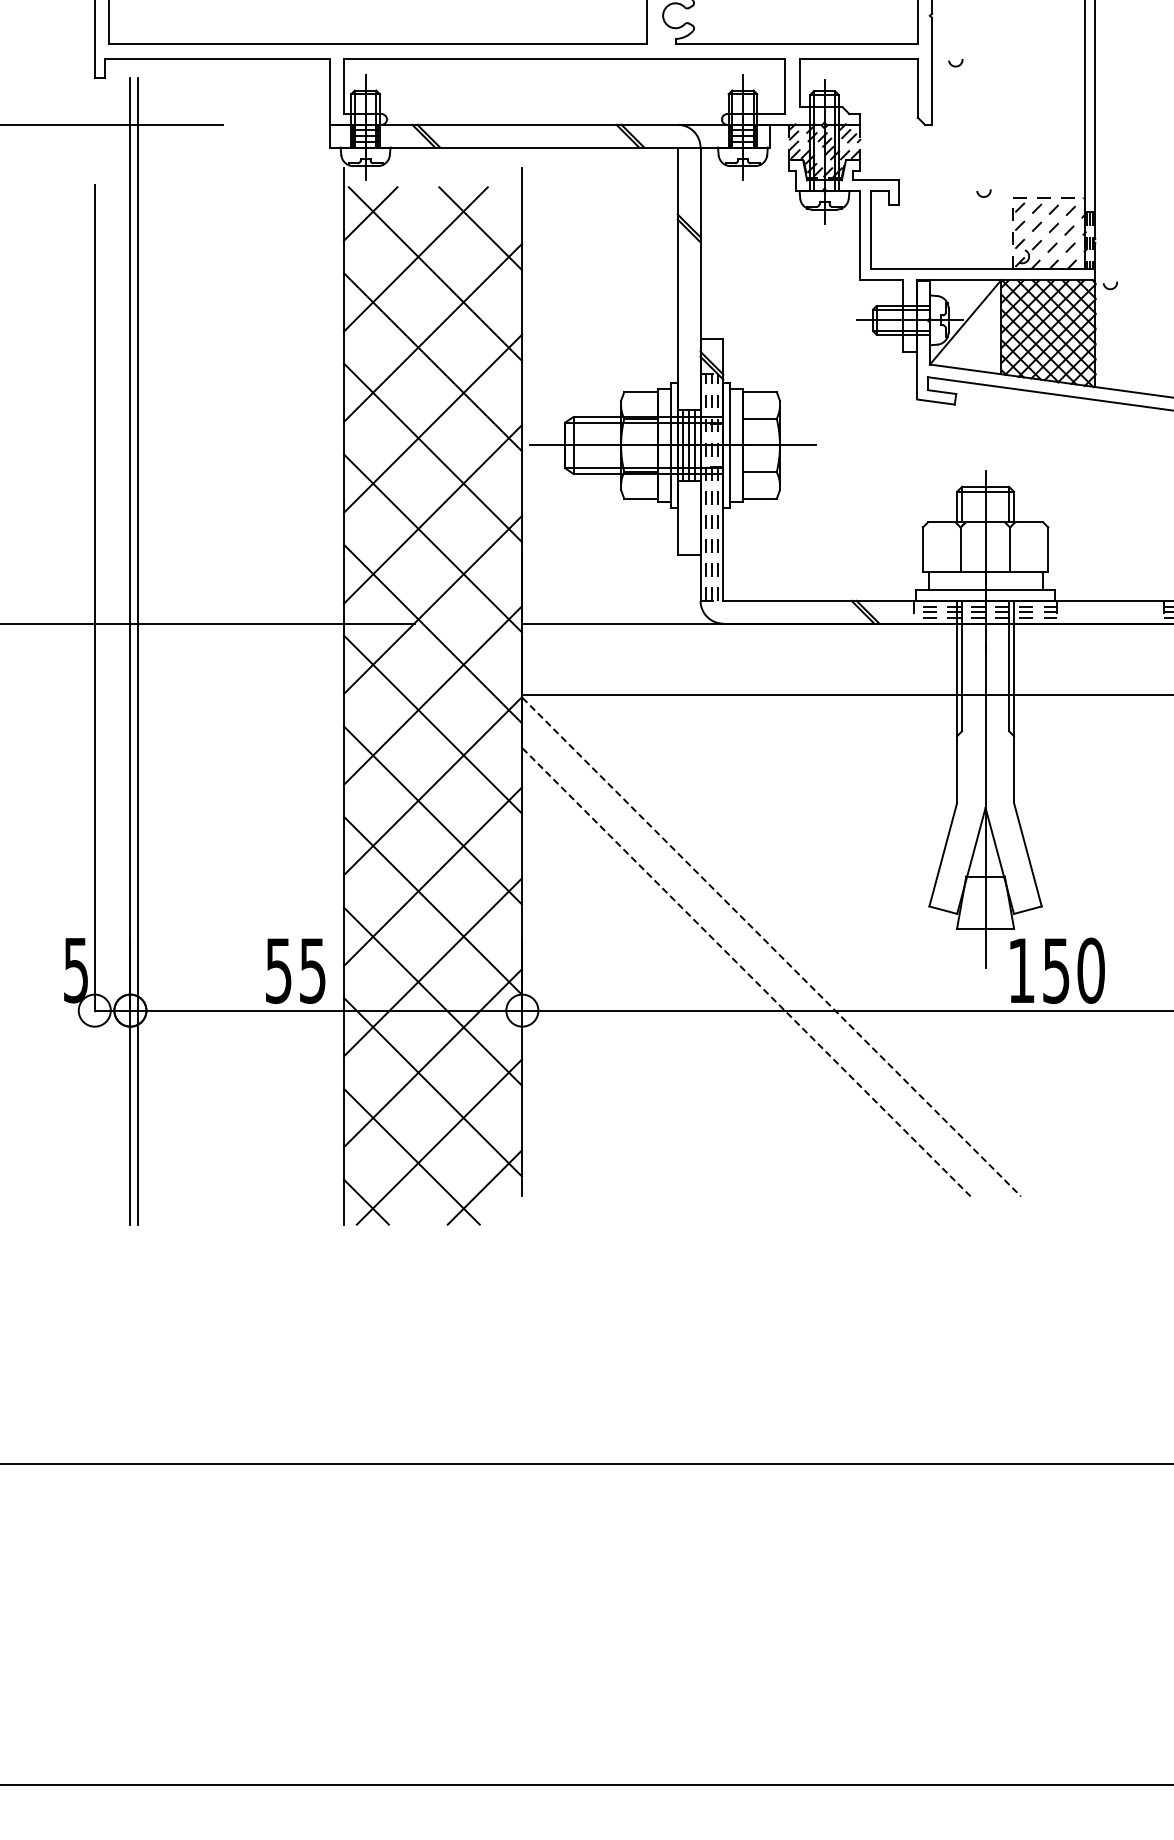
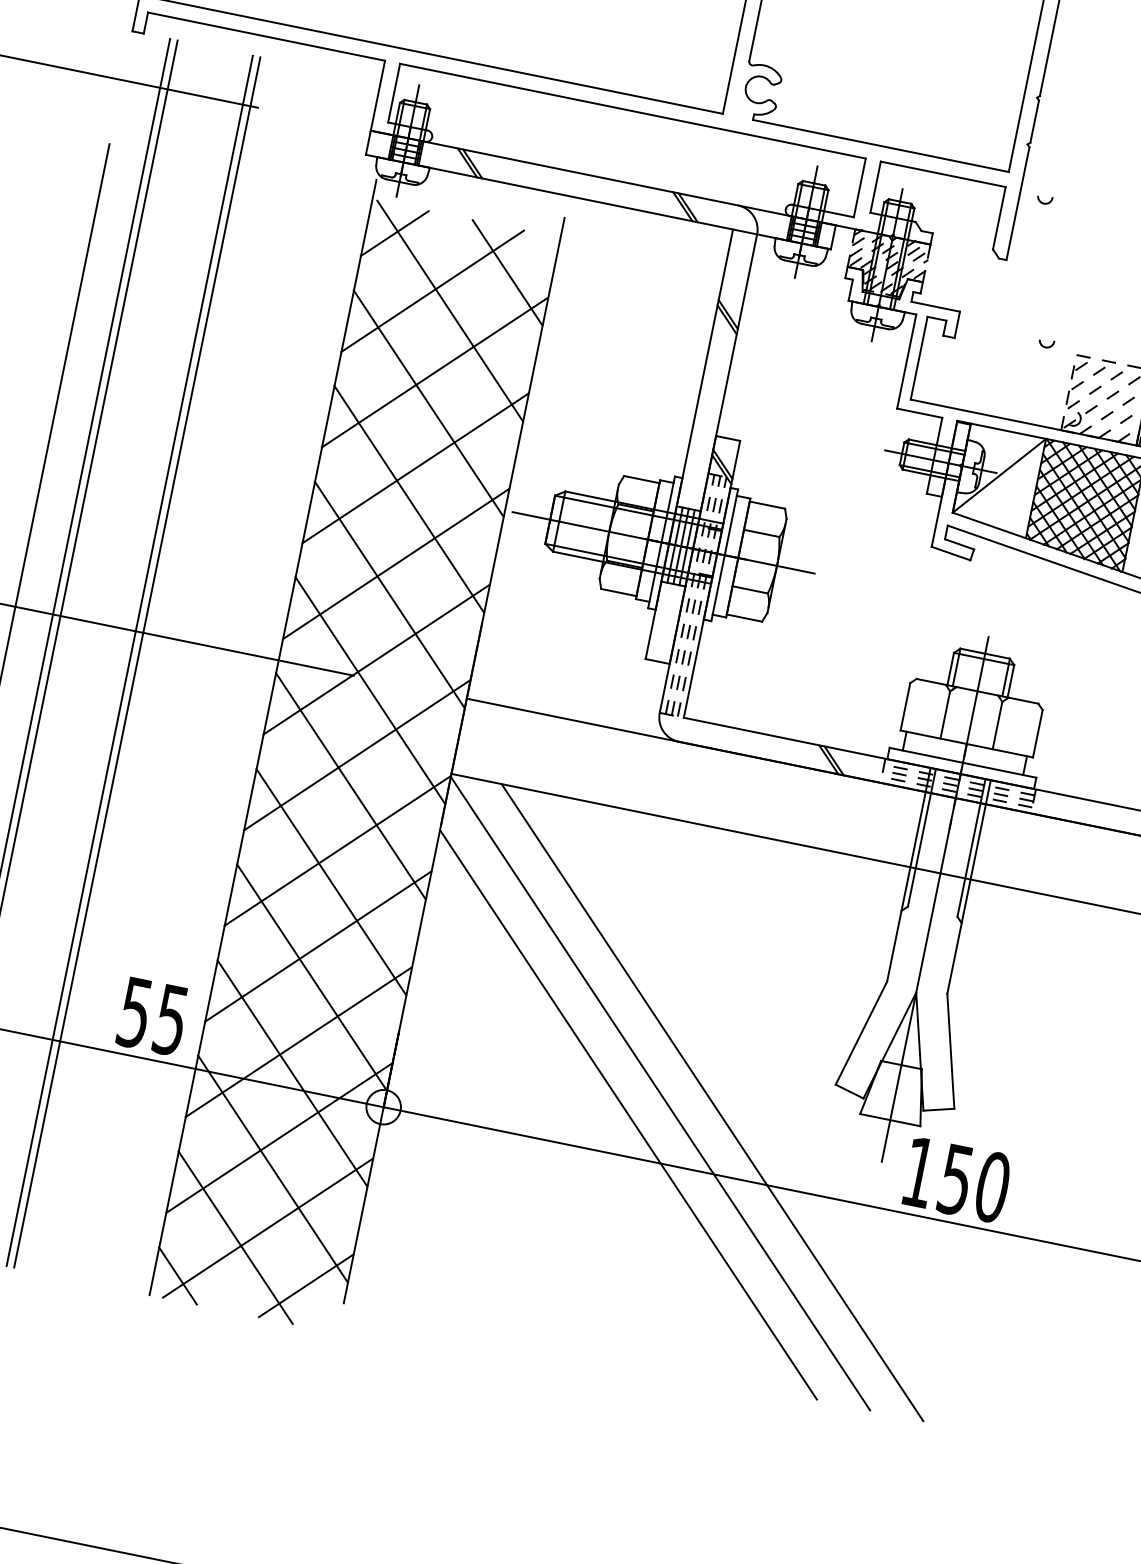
line: (208, 651) -> (129, 660), added
line: (215, 651) -> (136, 662), added
line: (820, 945) -> (712, 1102), added
line: (771, 947) -> (660, 1094), dashed -> solid
line: (746, 972) -> (628, 1115), dashed -> solid

